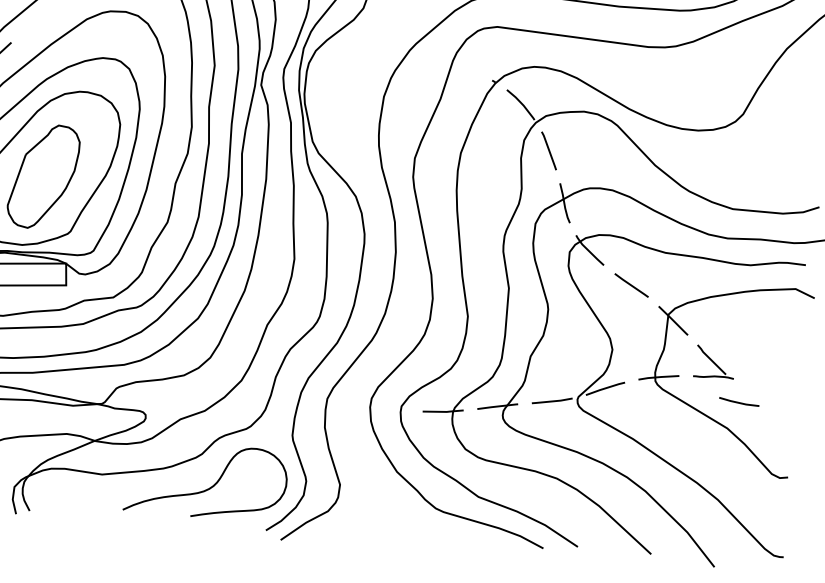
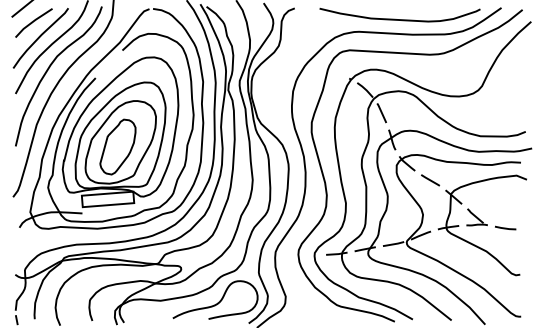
line: (739, 400) -> (505, 227), moved

